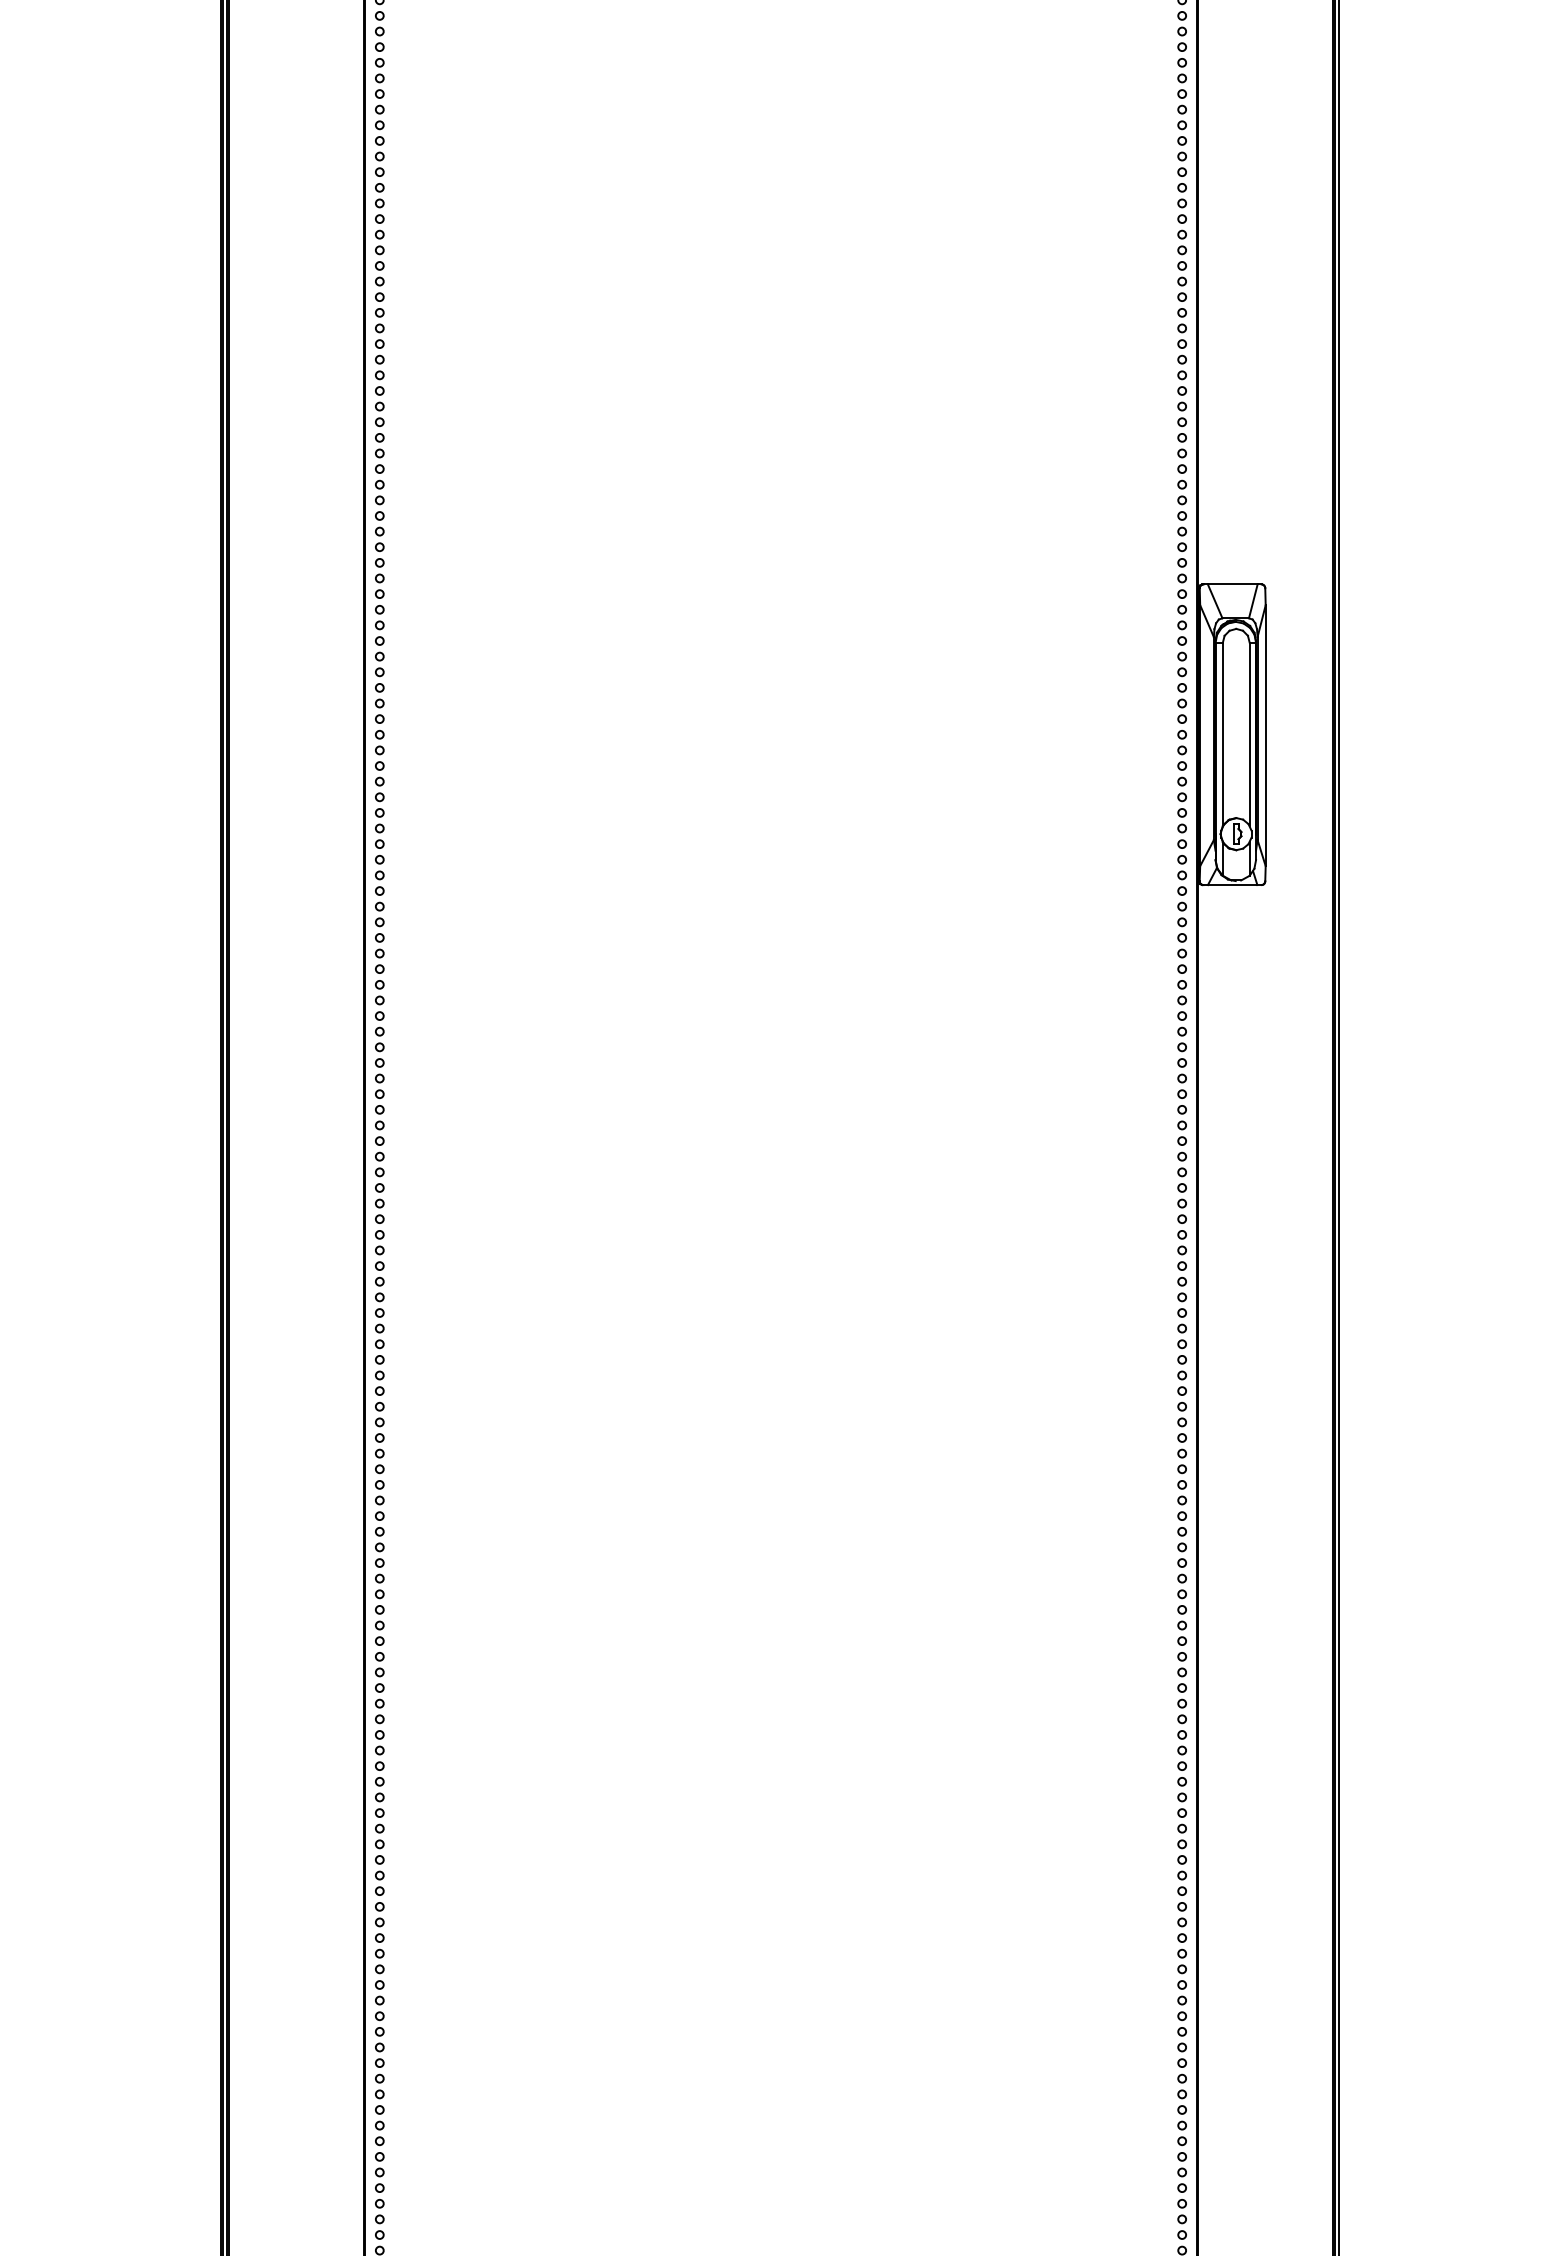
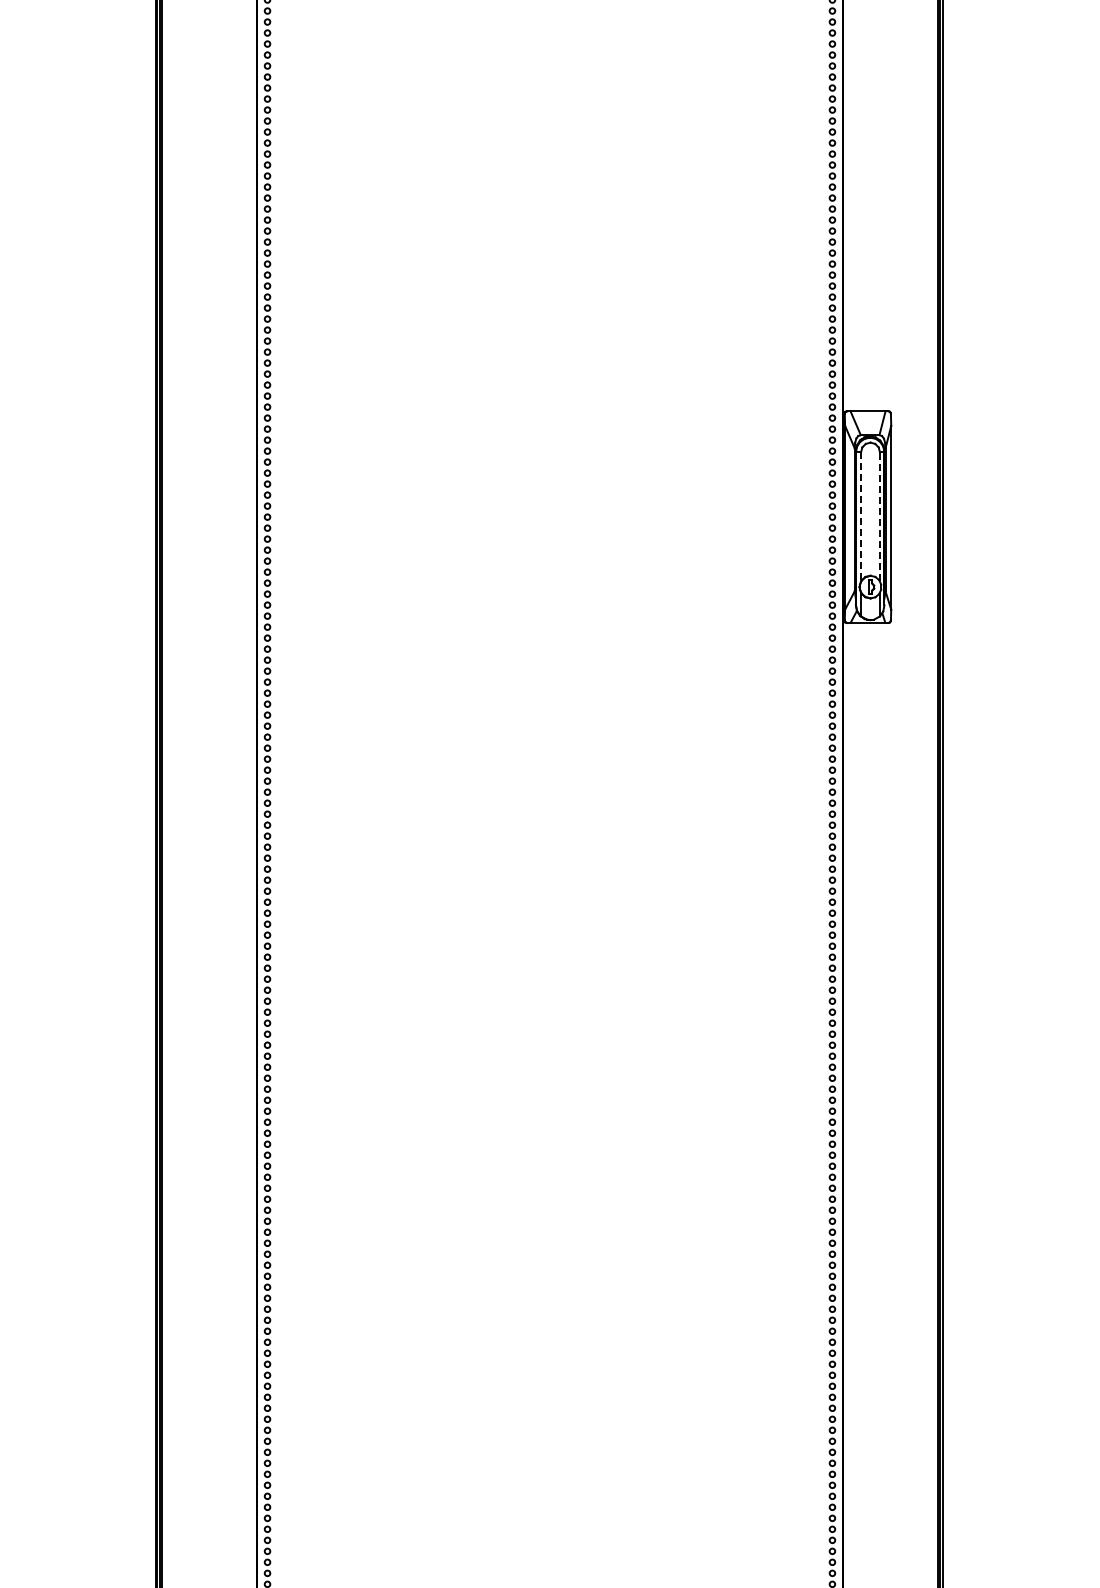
line: (1223, 733) -> (861, 516), solid -> dashed
line: (1249, 733) -> (879, 516), solid -> dashed

